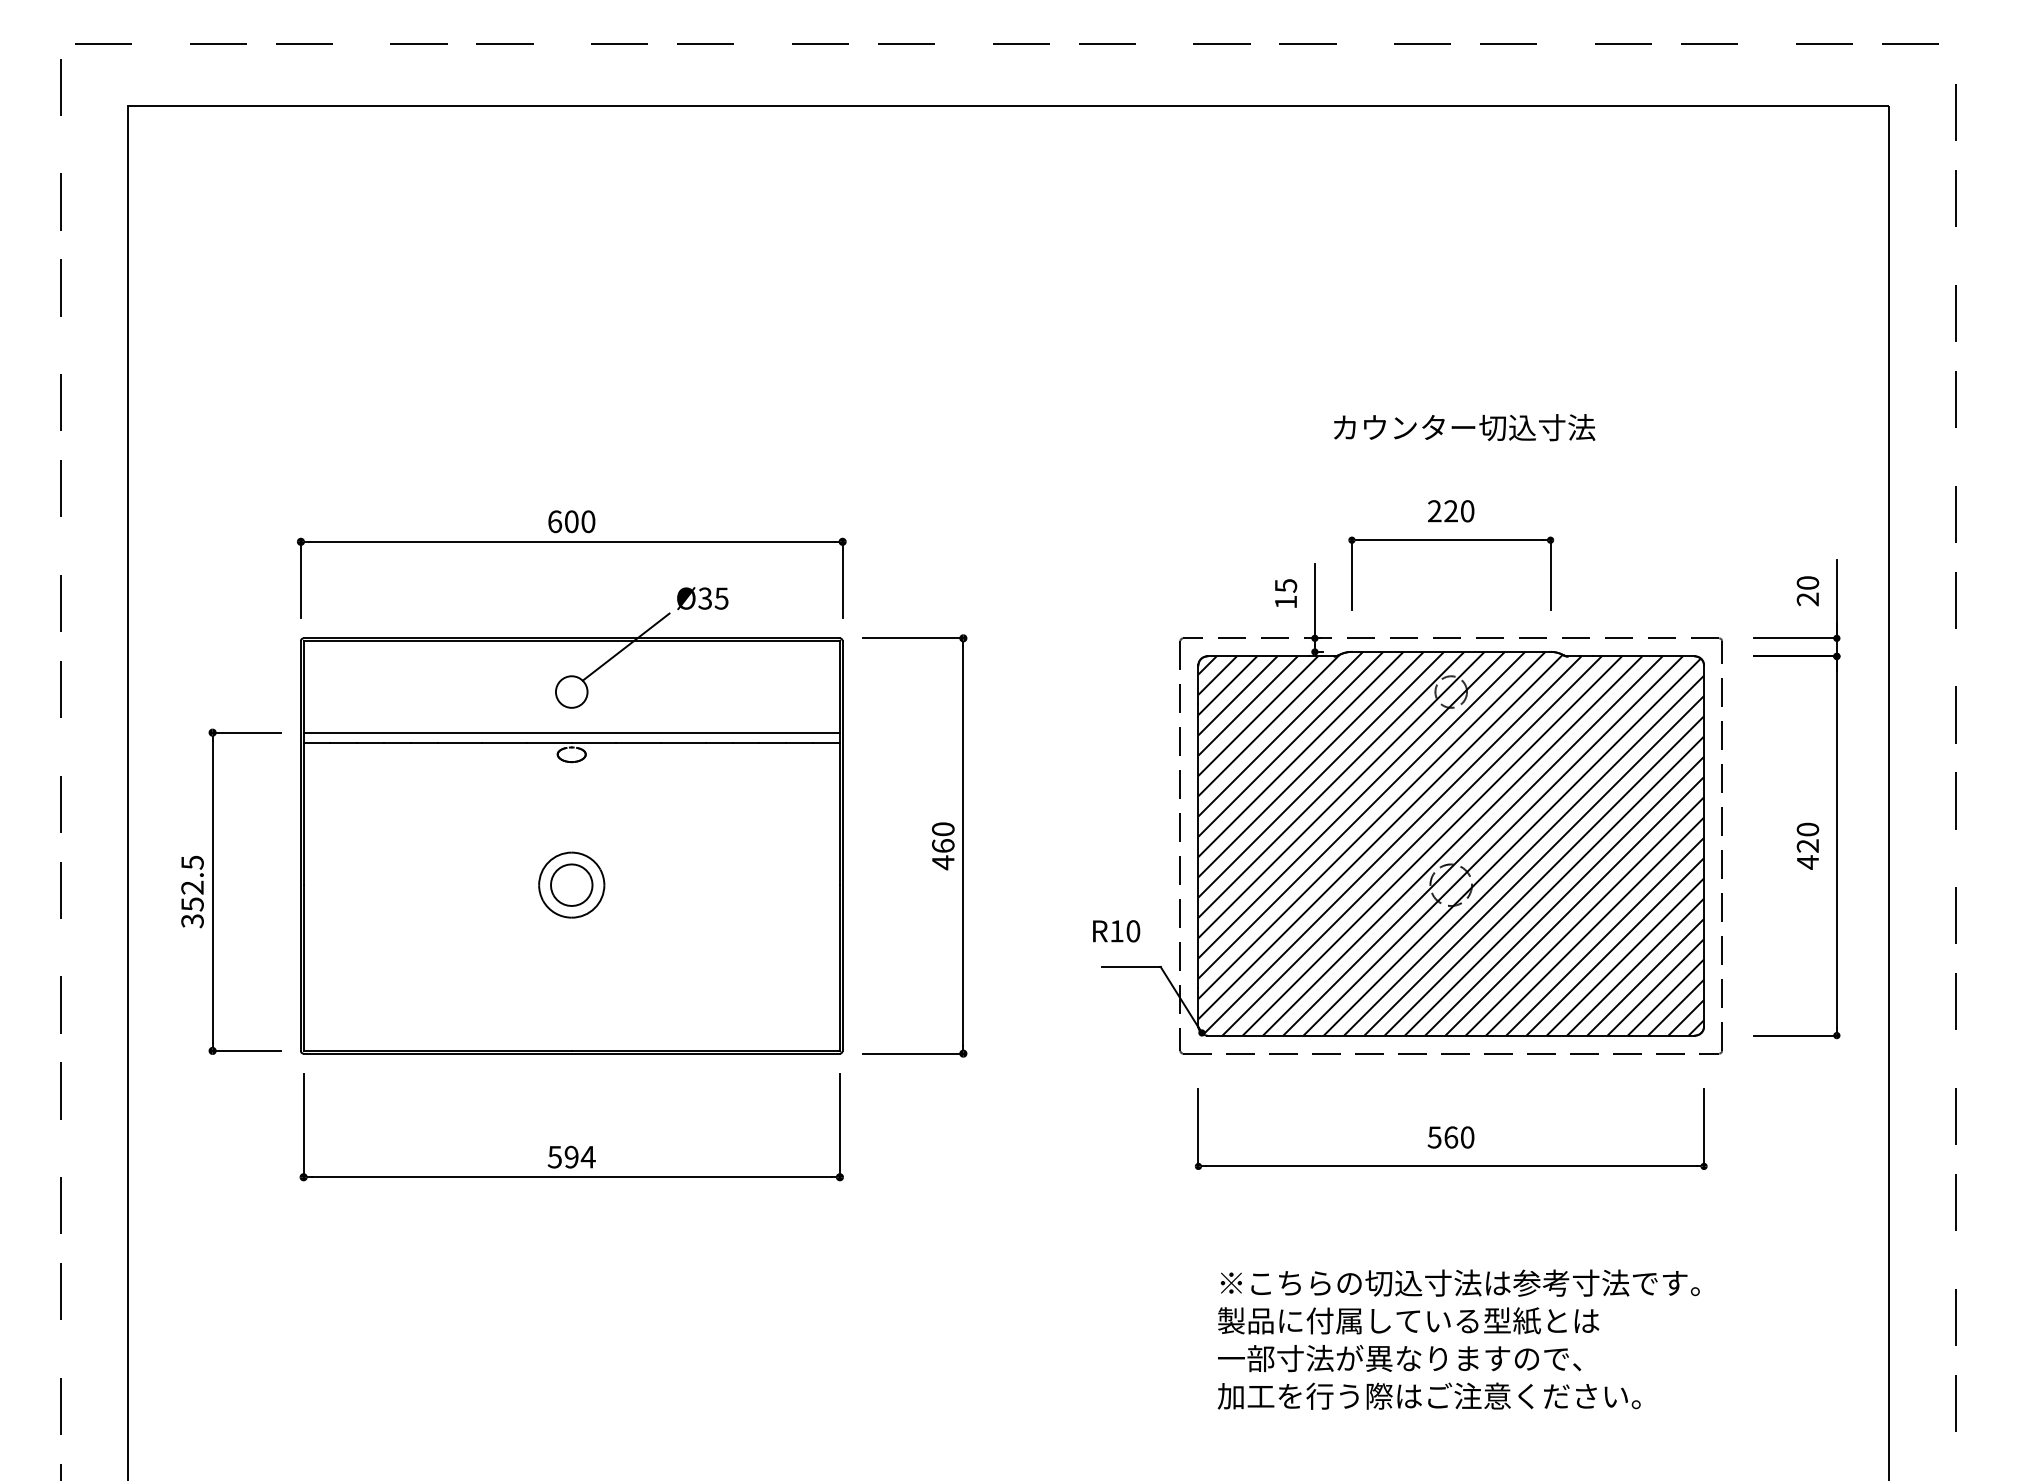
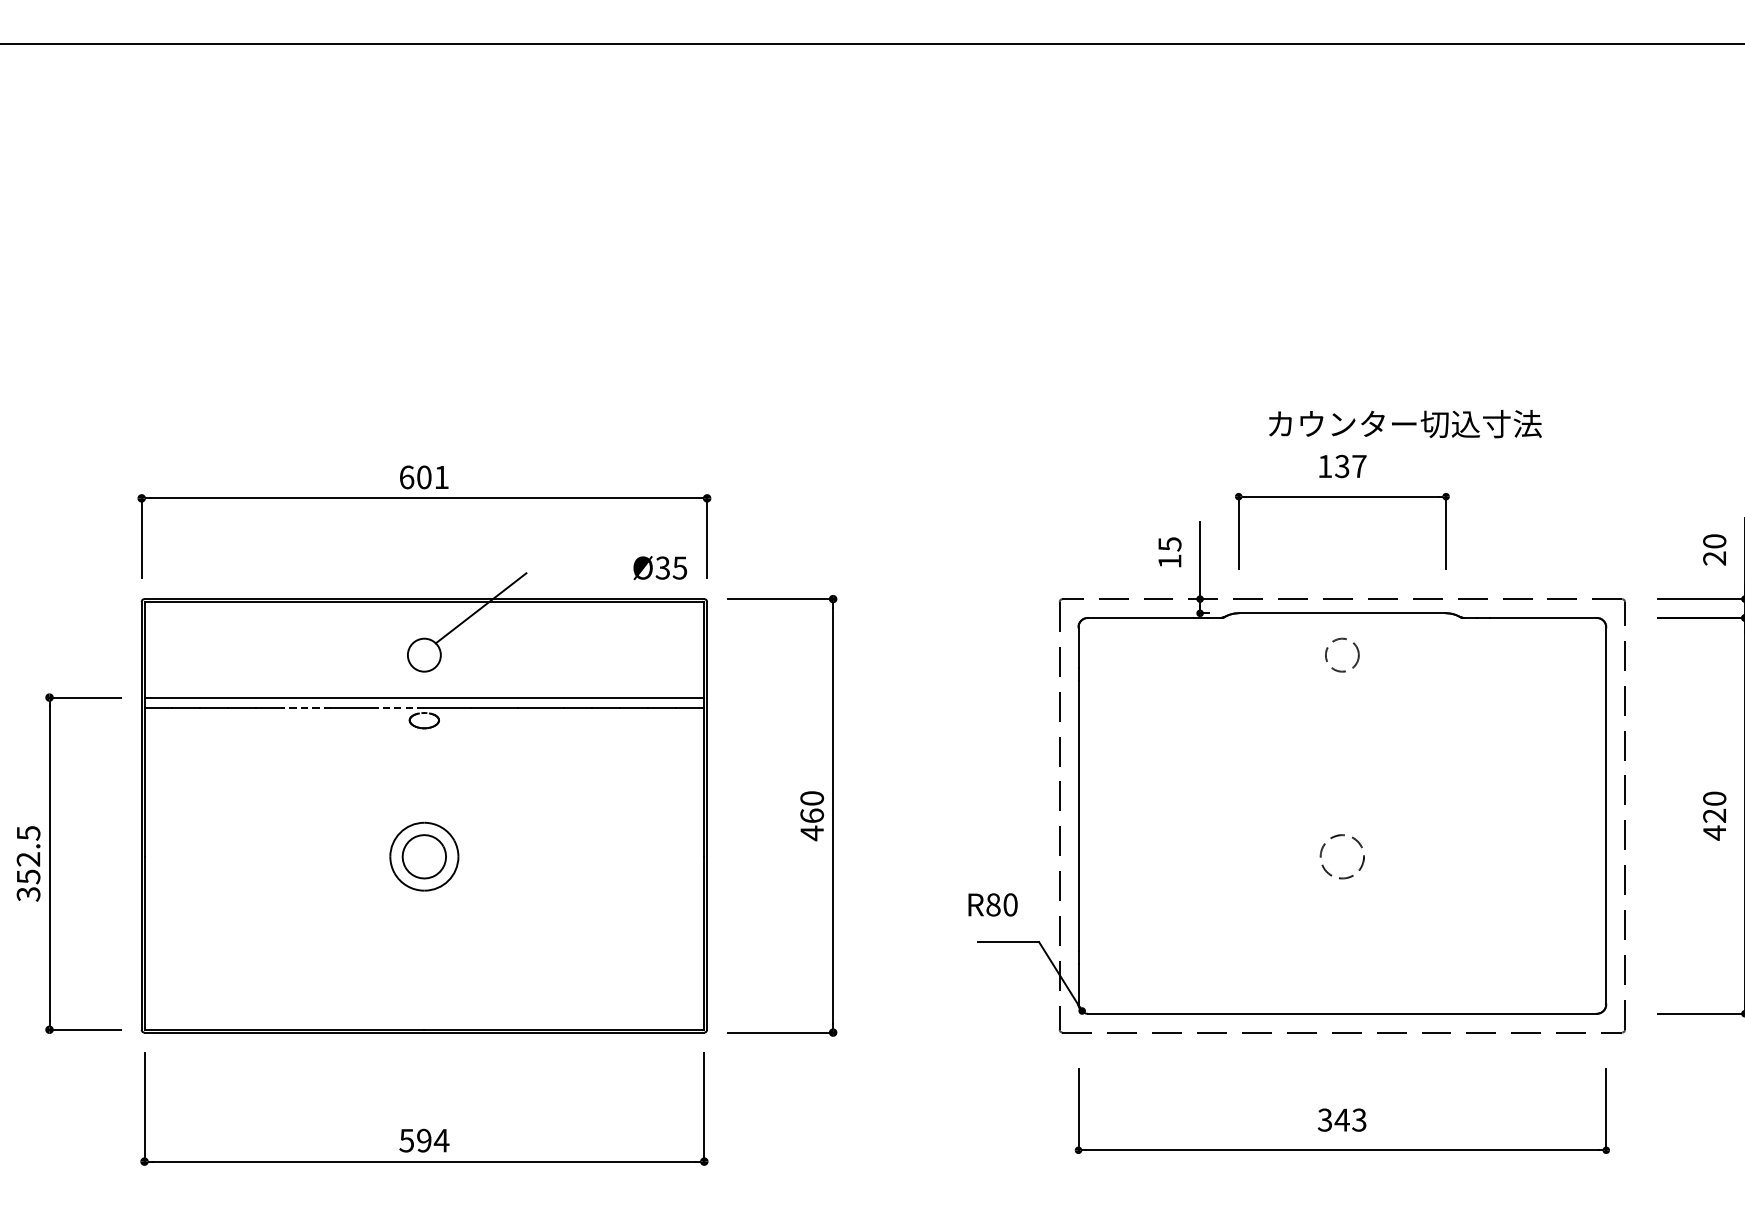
text: (1464, 427) -> (1405, 423), moved
text: (1451, 511) -> (1342, 466), 220 -> 137
text: (588, 521) -> (441, 477), 600 -> 601
text: (702, 598) -> (660, 567), moved
line: (459, 743) -> (307, 708), solid -> dashed
line: (548, 743) -> (400, 708), solid -> dashed
hatch: (1451, 843) -> (1342, 813), removed
text: (1116, 931) -> (992, 905), R10 -> R80
text: (1451, 1137) -> (1342, 1120), 560 -> 343

